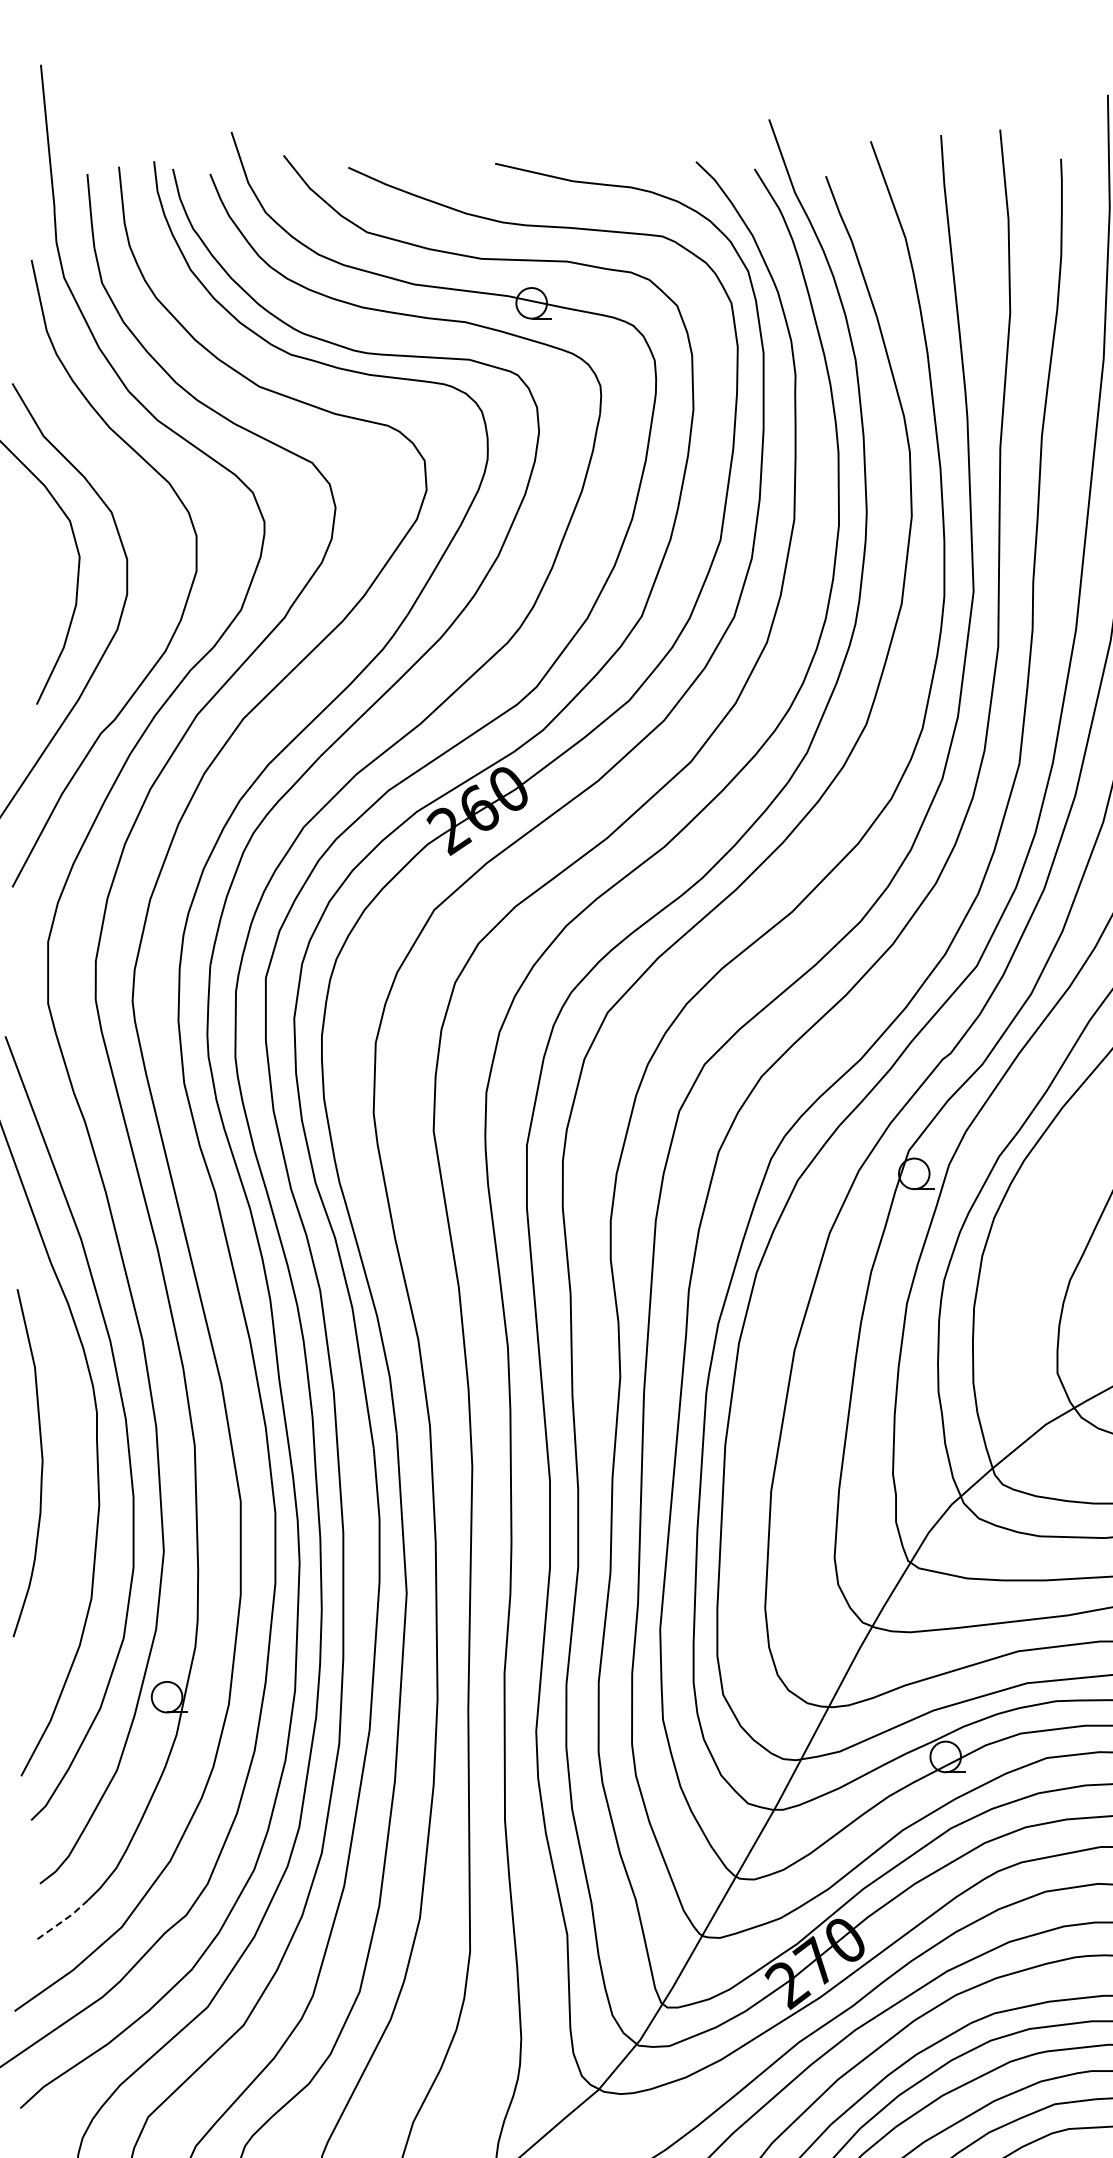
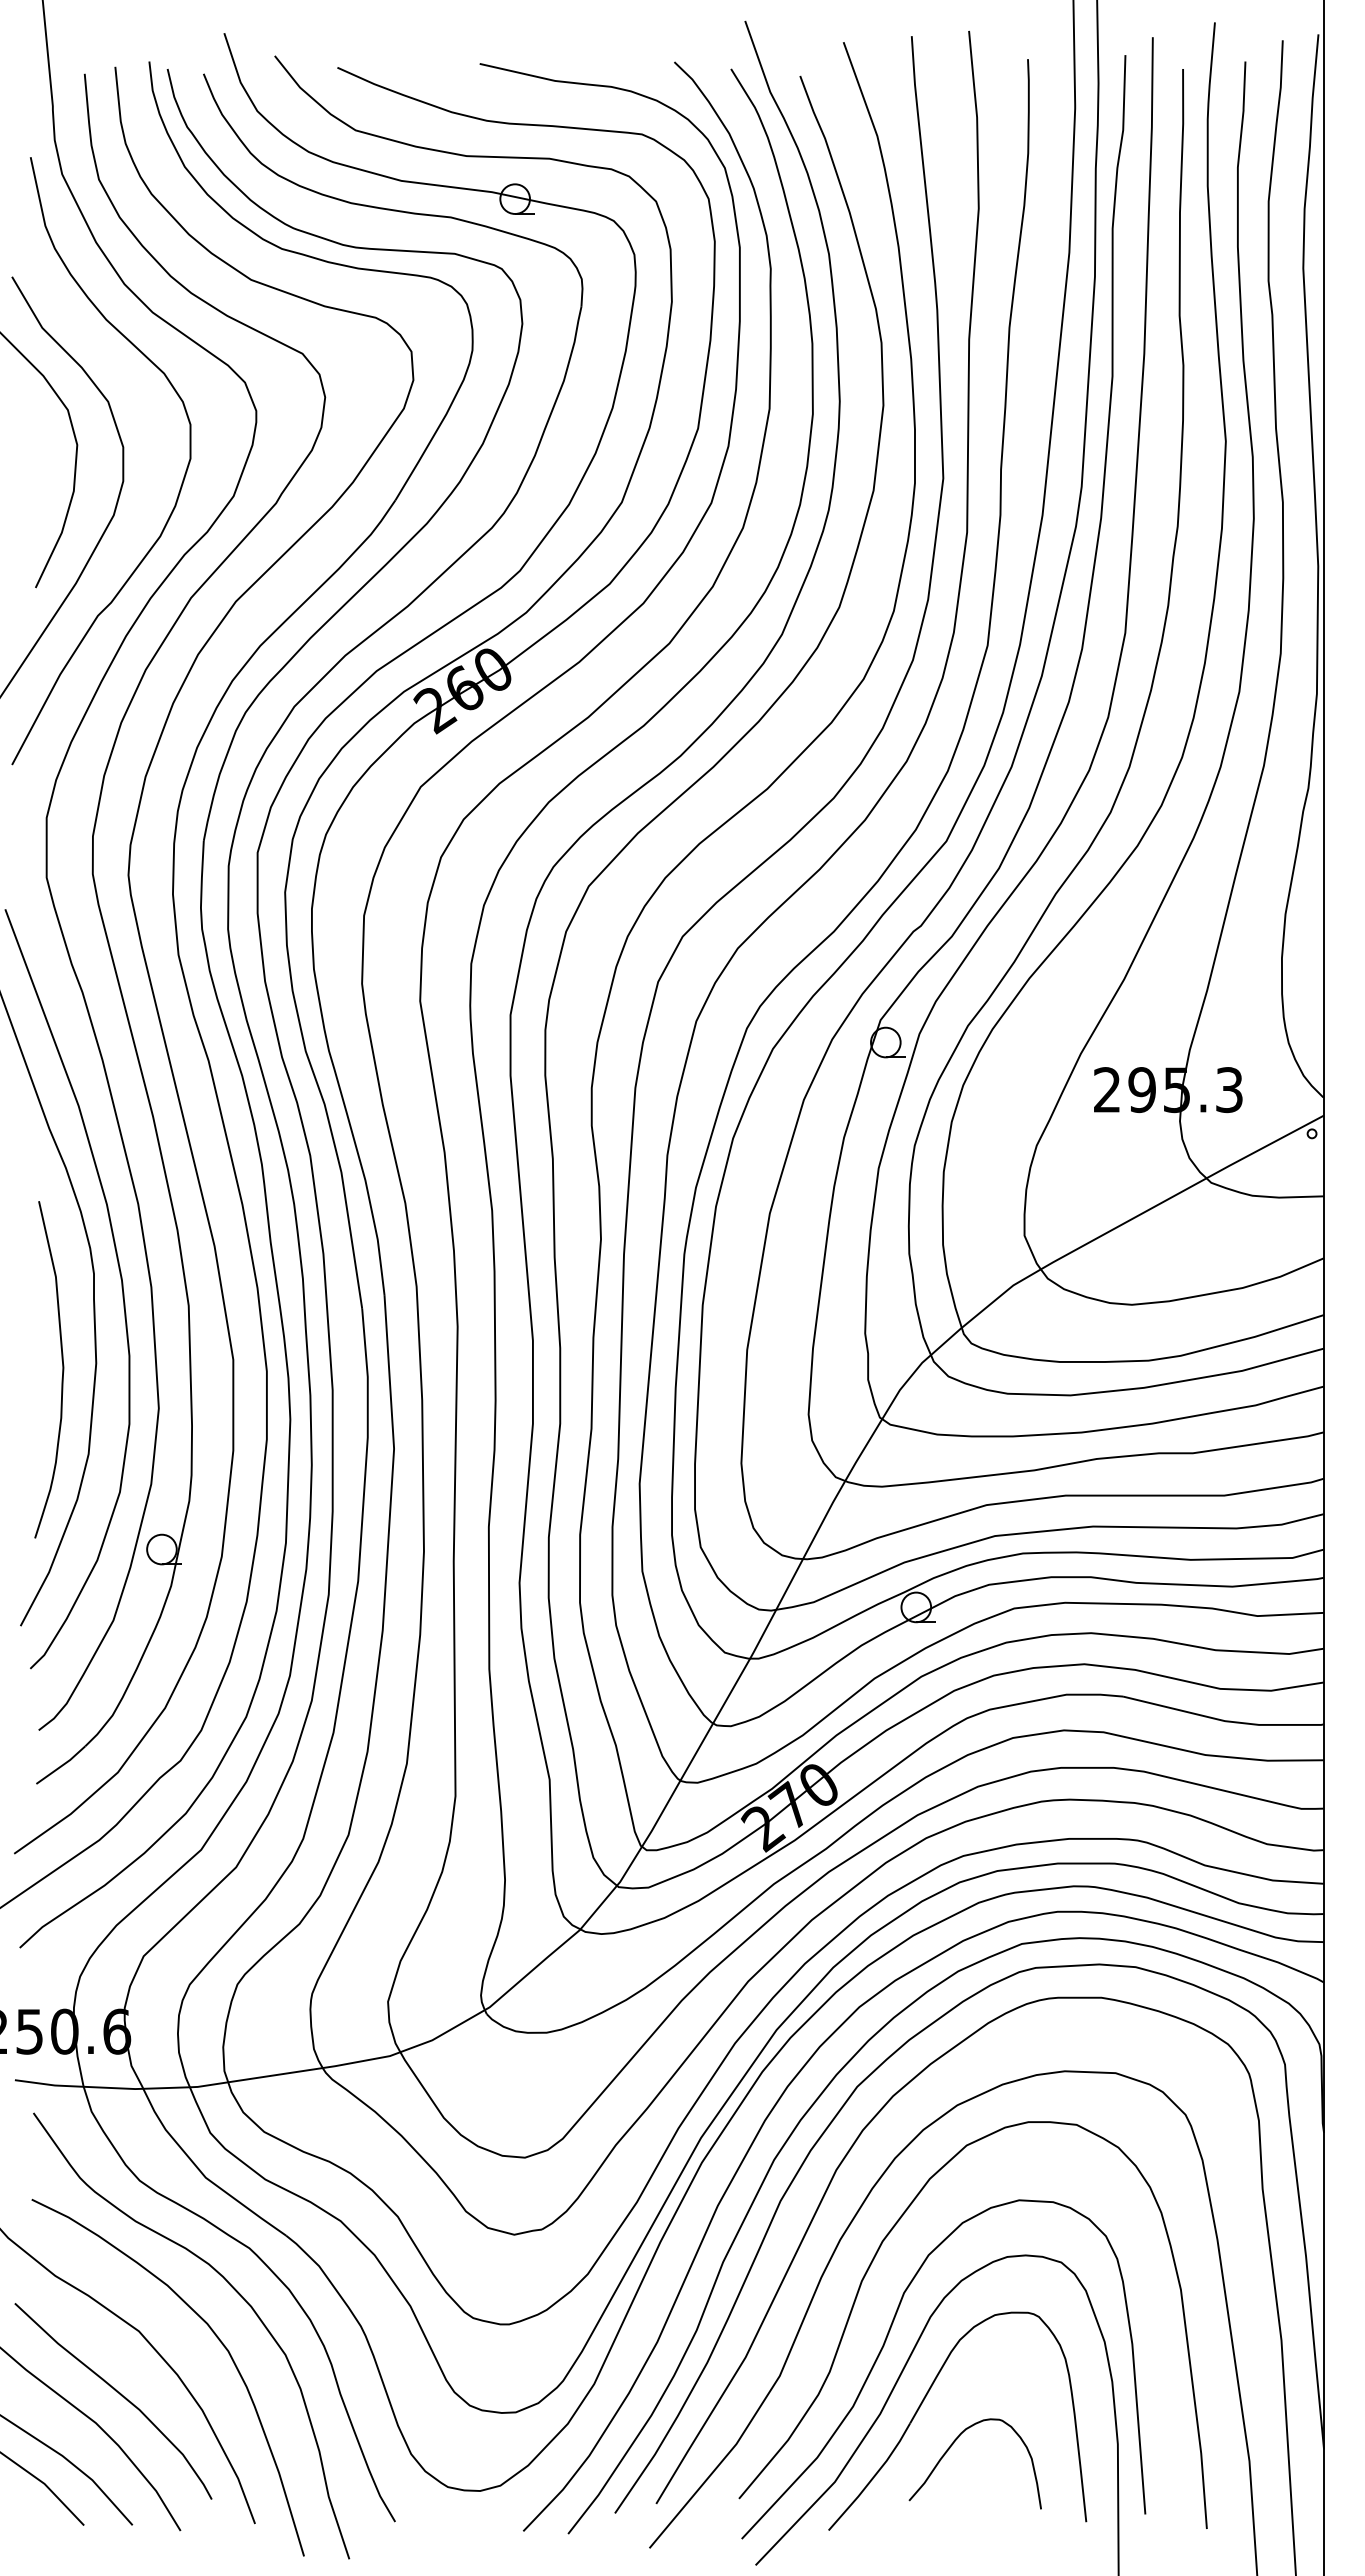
curve: (41, 1462) -> (62, 1369), moved
line: (64, 1920) -> (62, 1765), dashed -> solid

